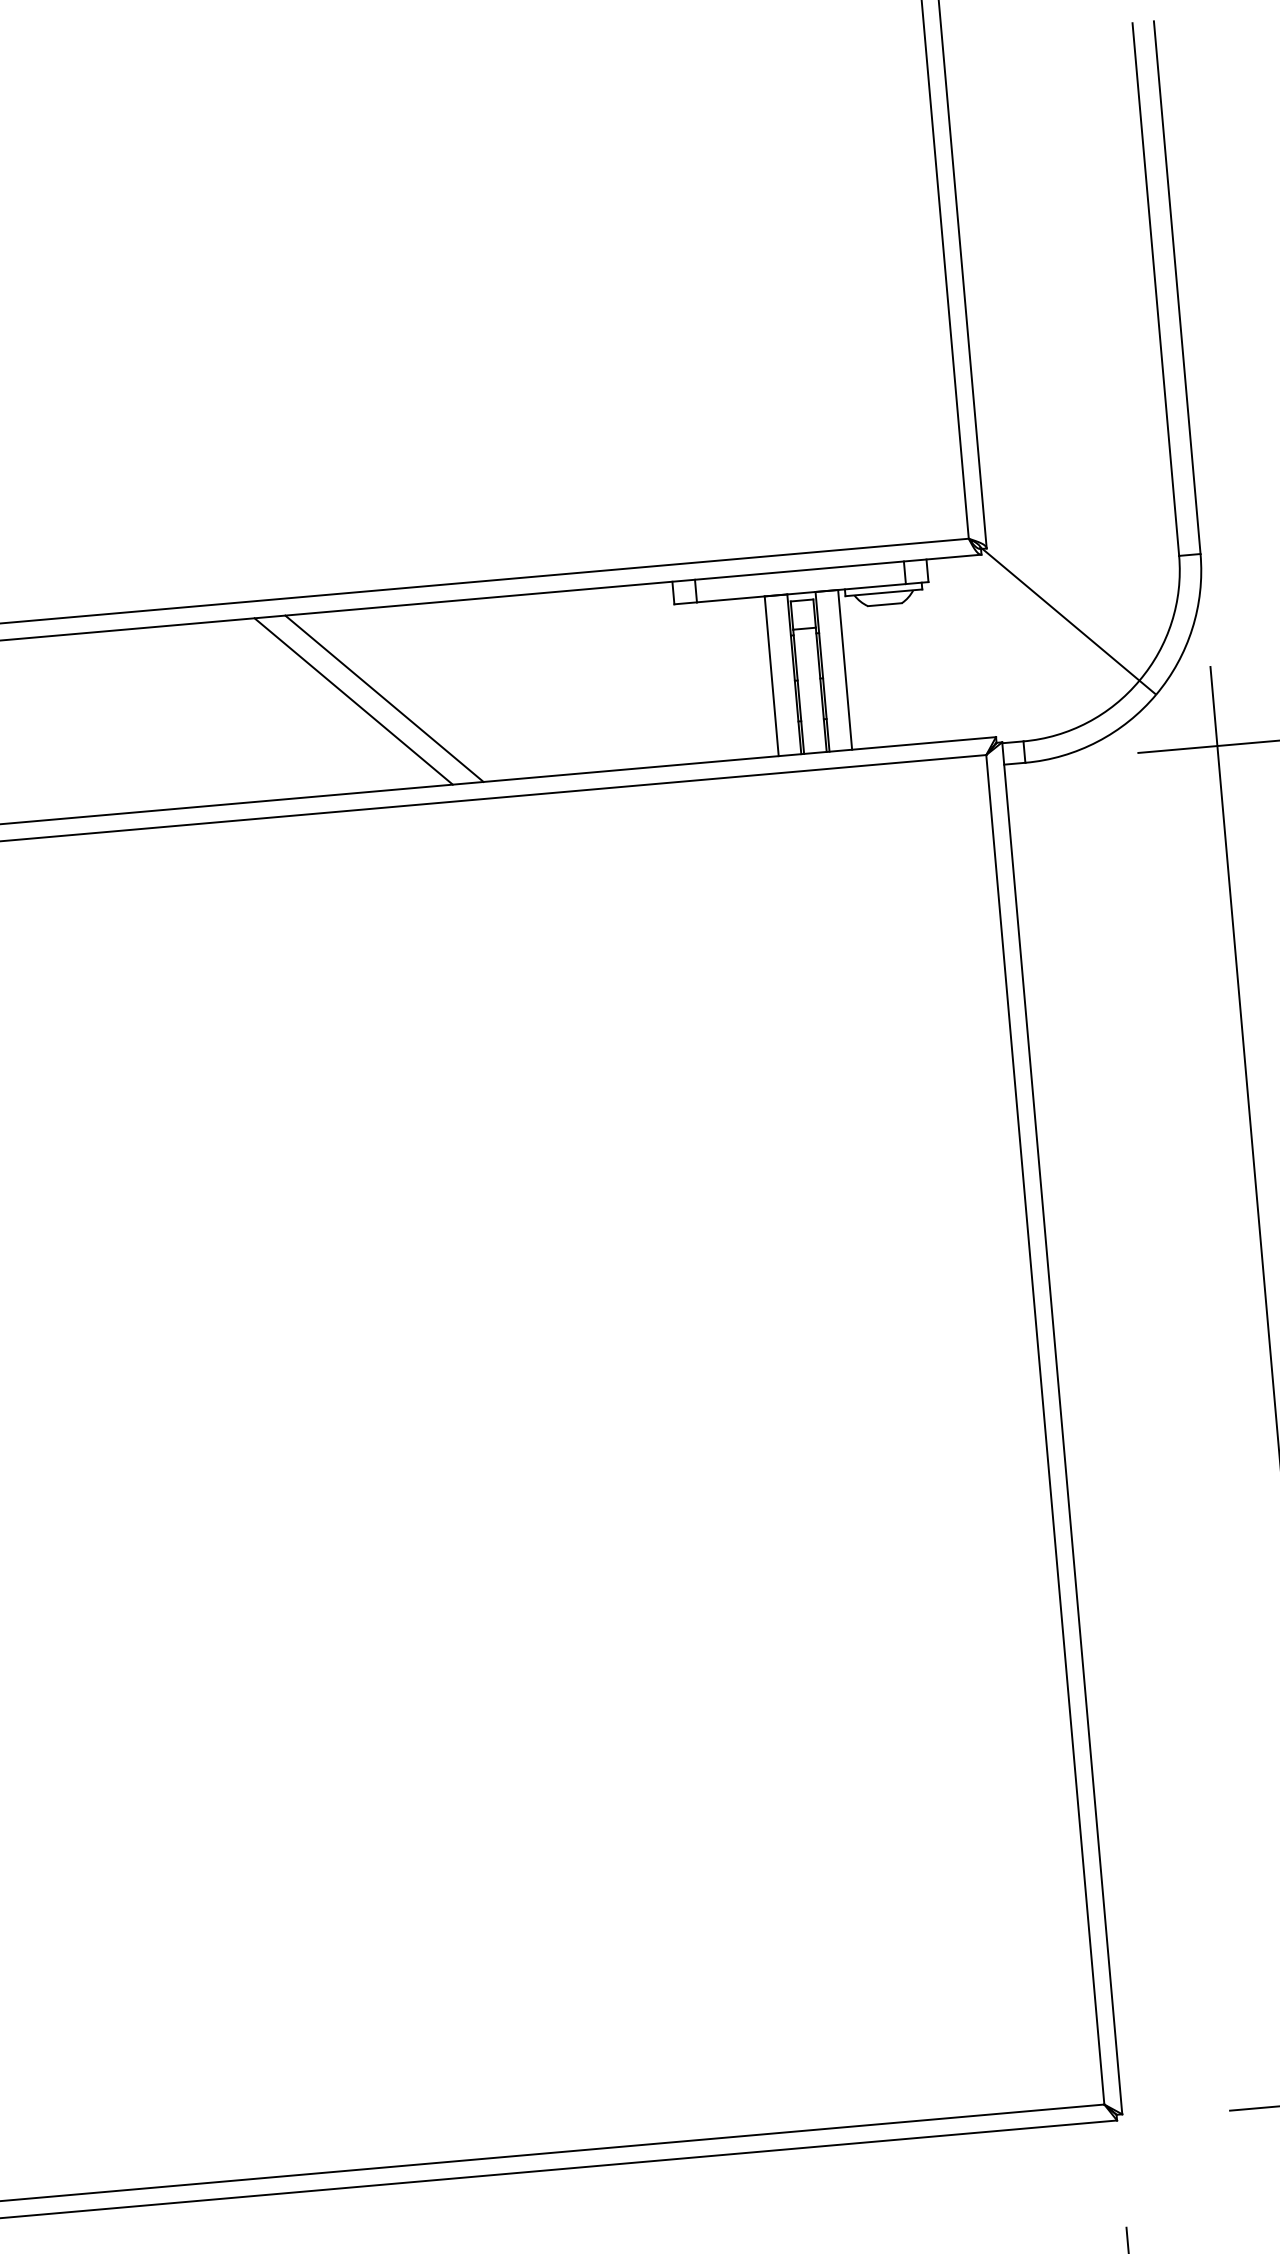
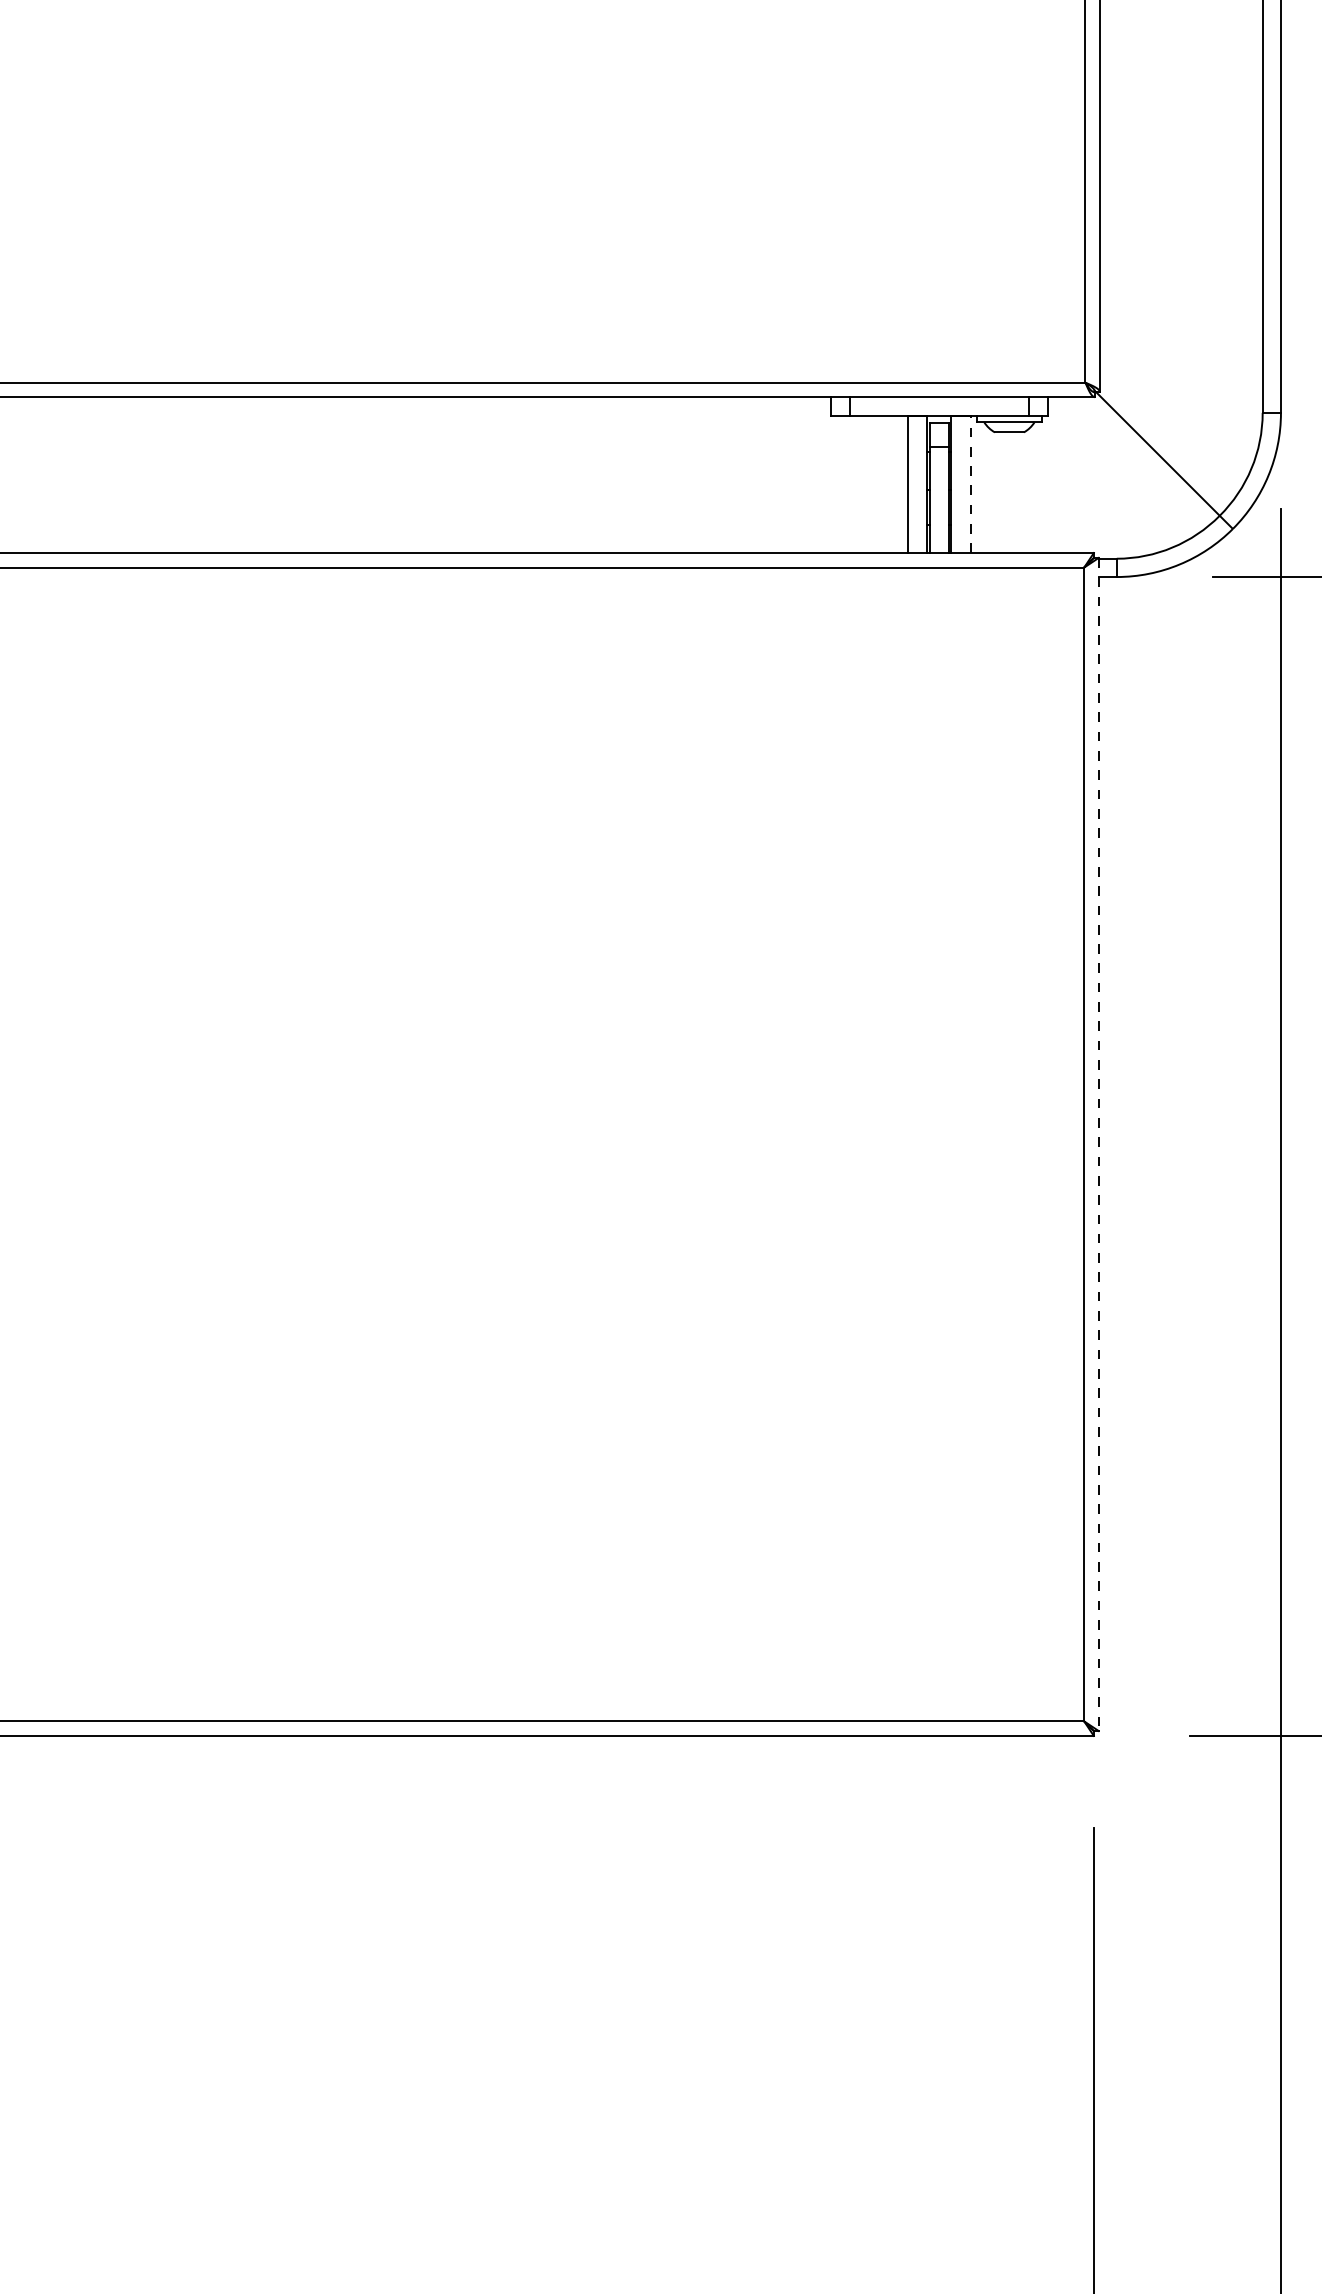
line: (844, 669) -> (970, 484), solid -> dashed
line: (384, 699) -> (577, 475), removed
line: (353, 701) -> (551, 475), removed
line: (1061, 1428) -> (1098, 1144), solid -> dashed

